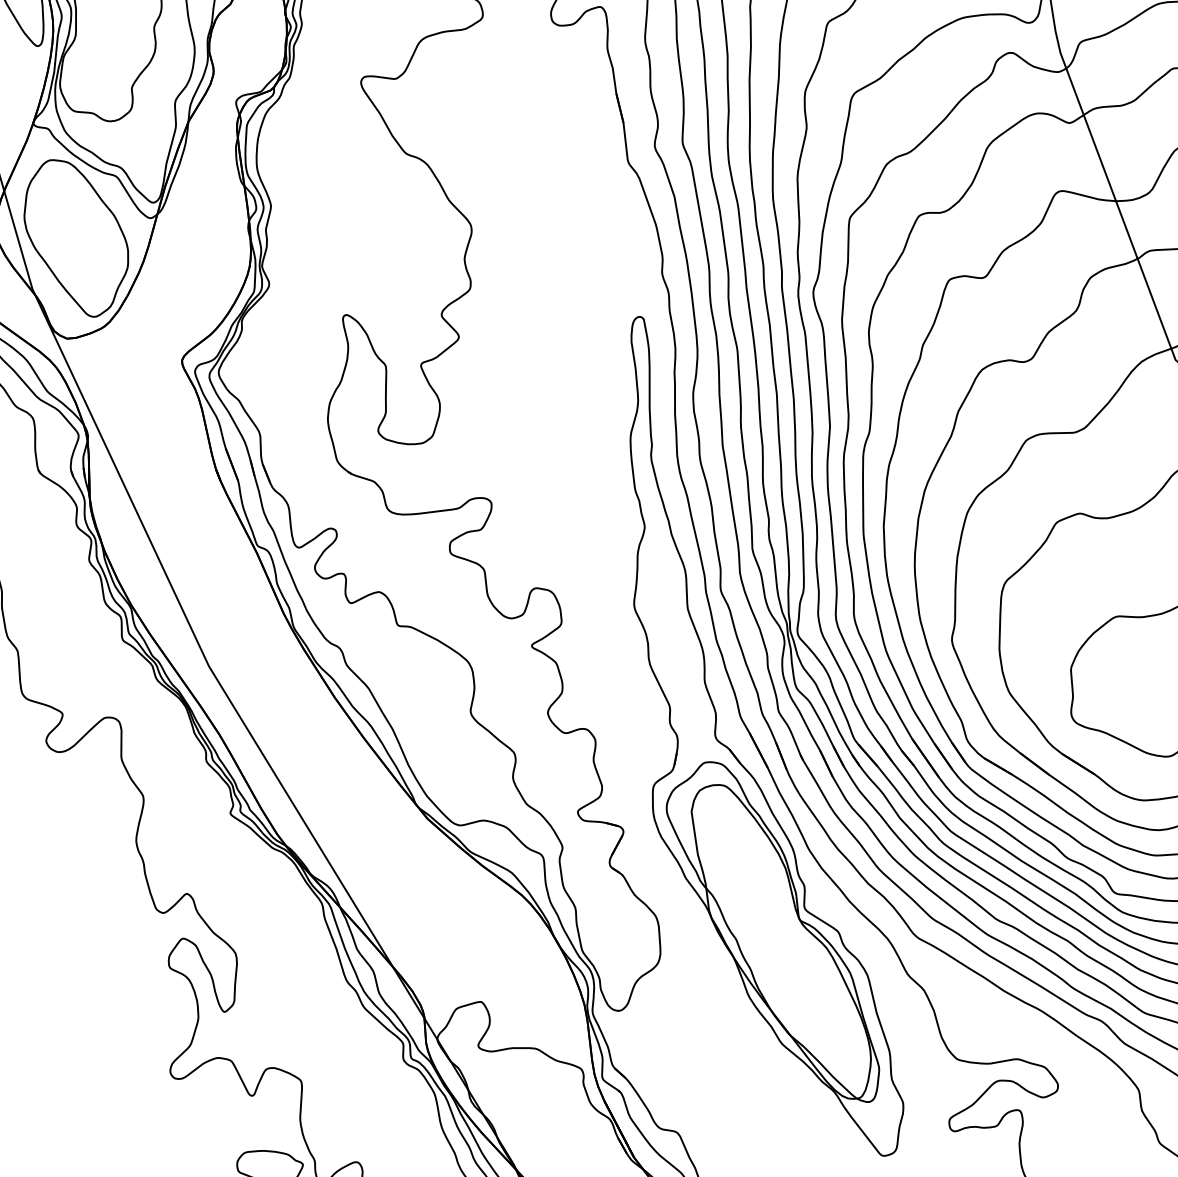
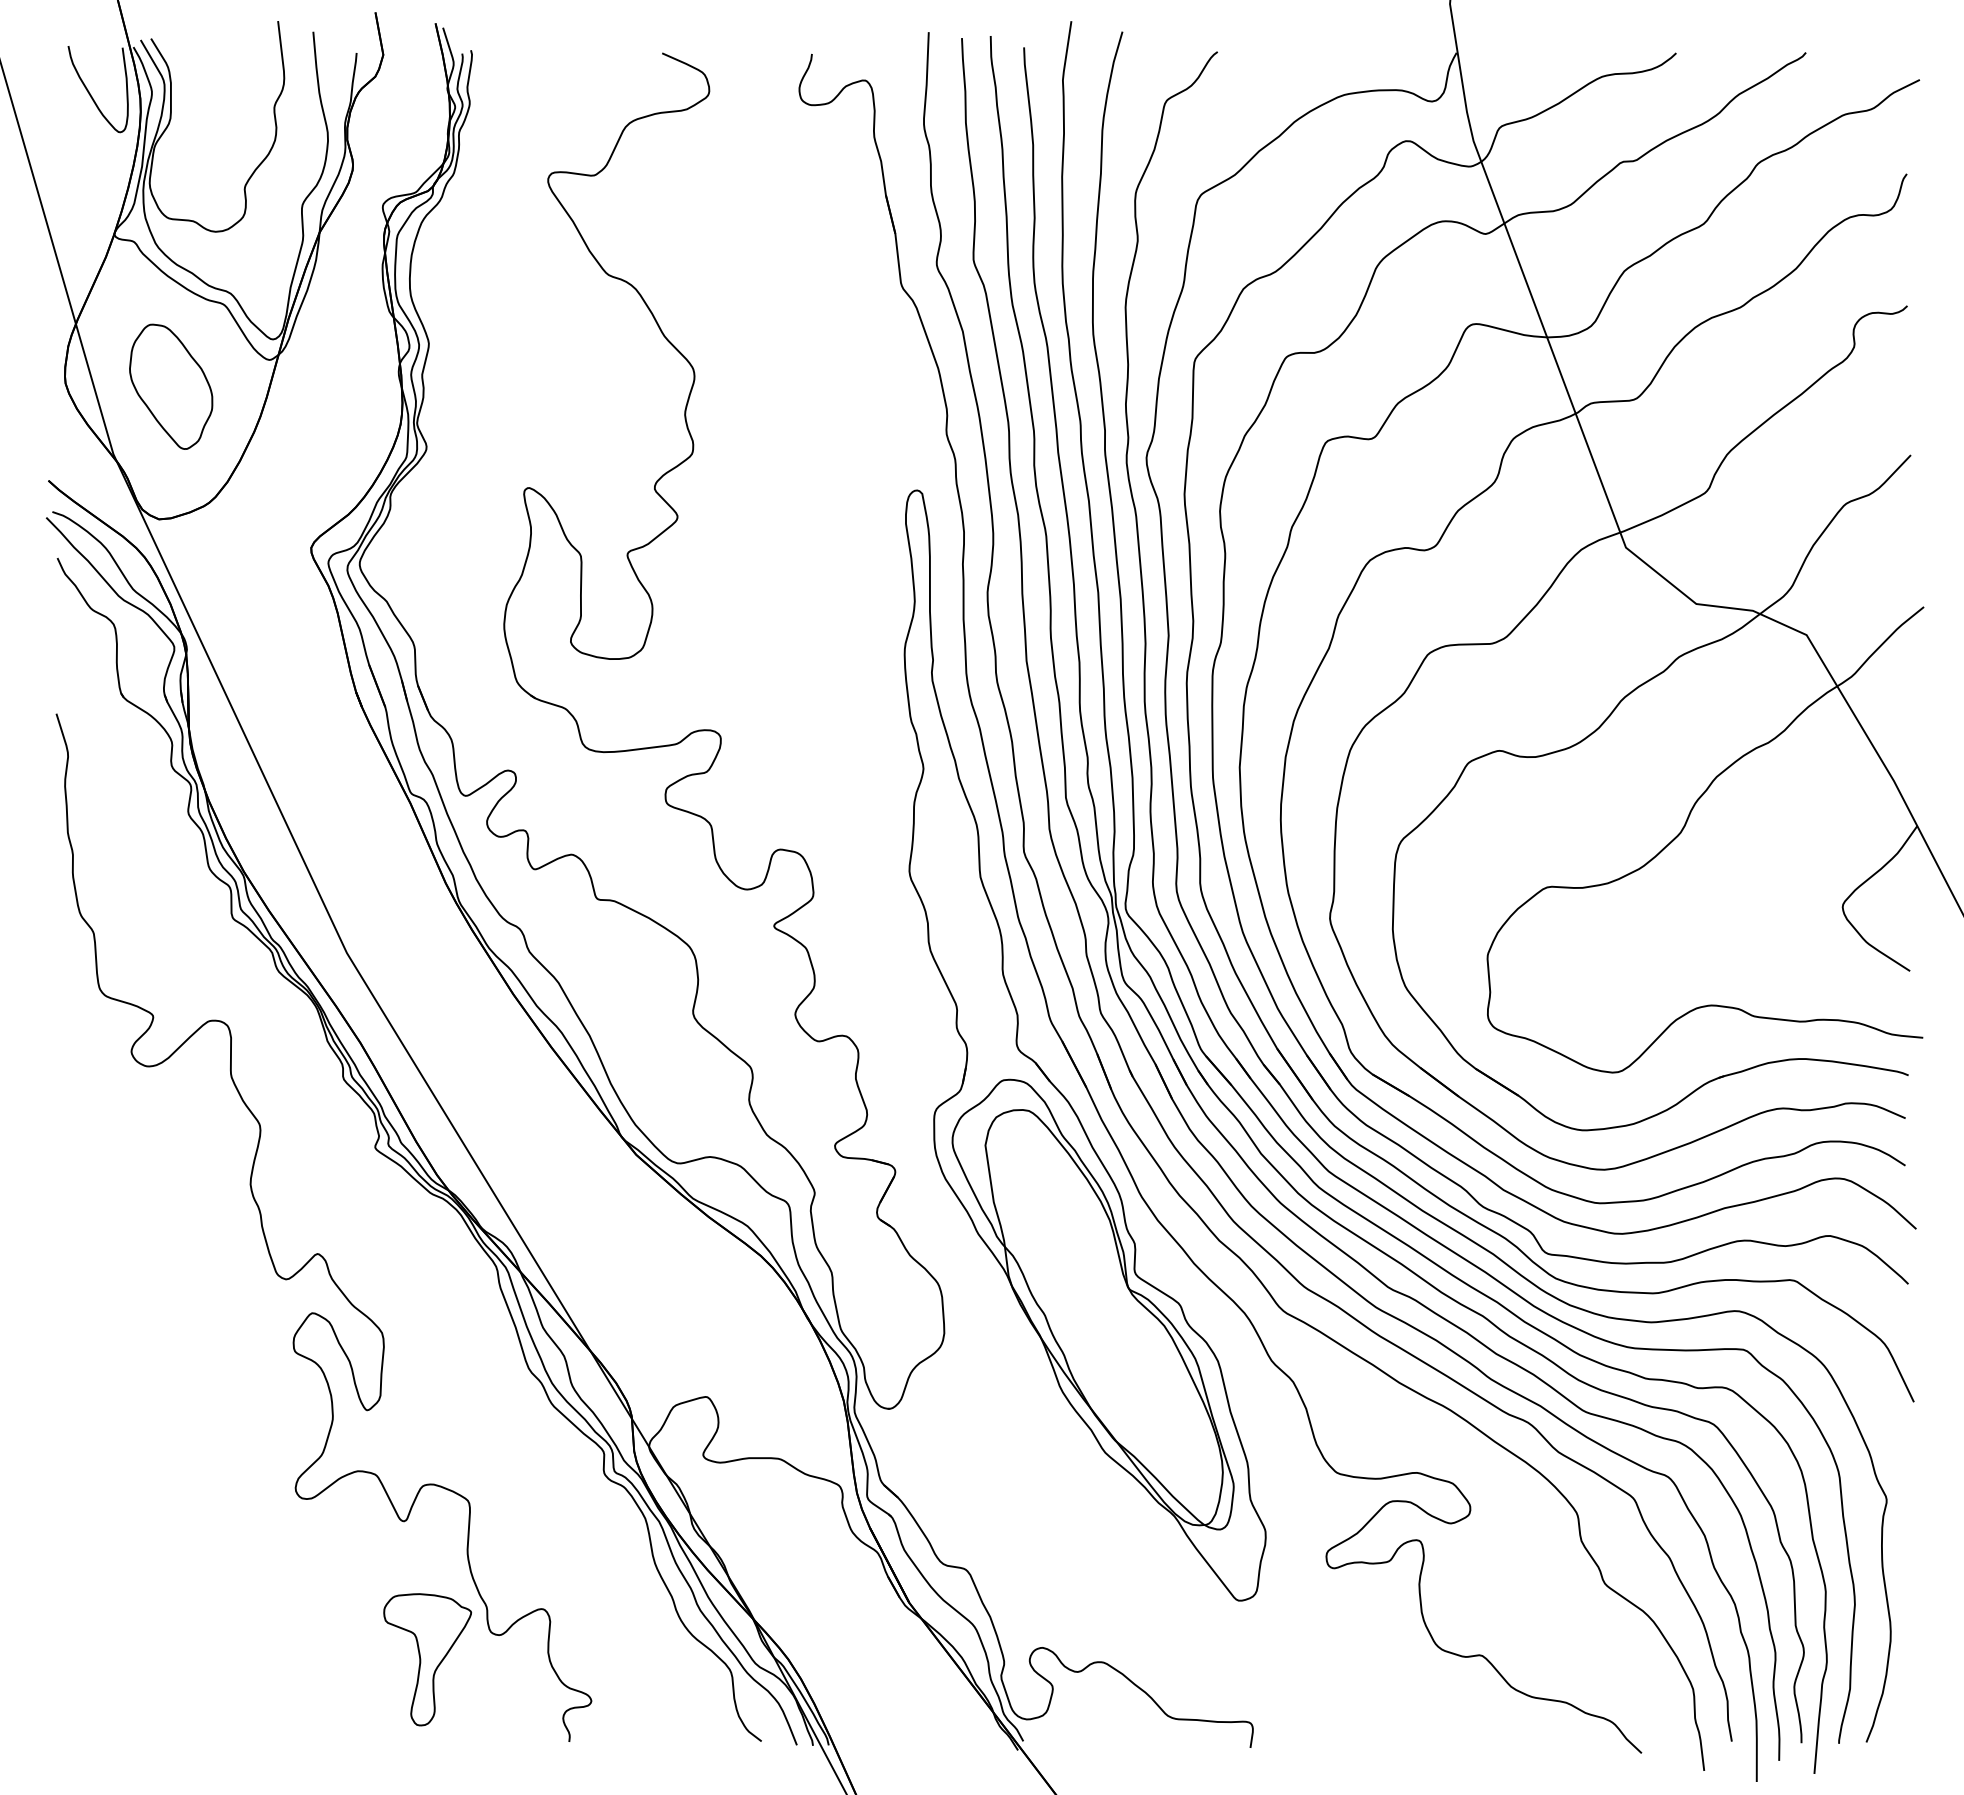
part: (75, 238) -> (170, 386), size x0.6

